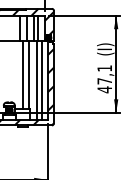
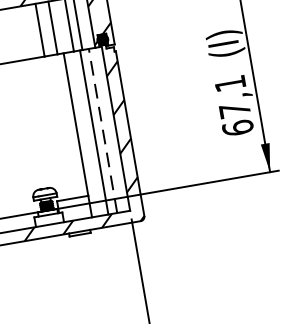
line: (23, 74) -> (63, 125), removed
line: (41, 79) -> (102, 129), solid -> dashed
text: (104, 89) -> (237, 127), 47,1 -> 67,1

